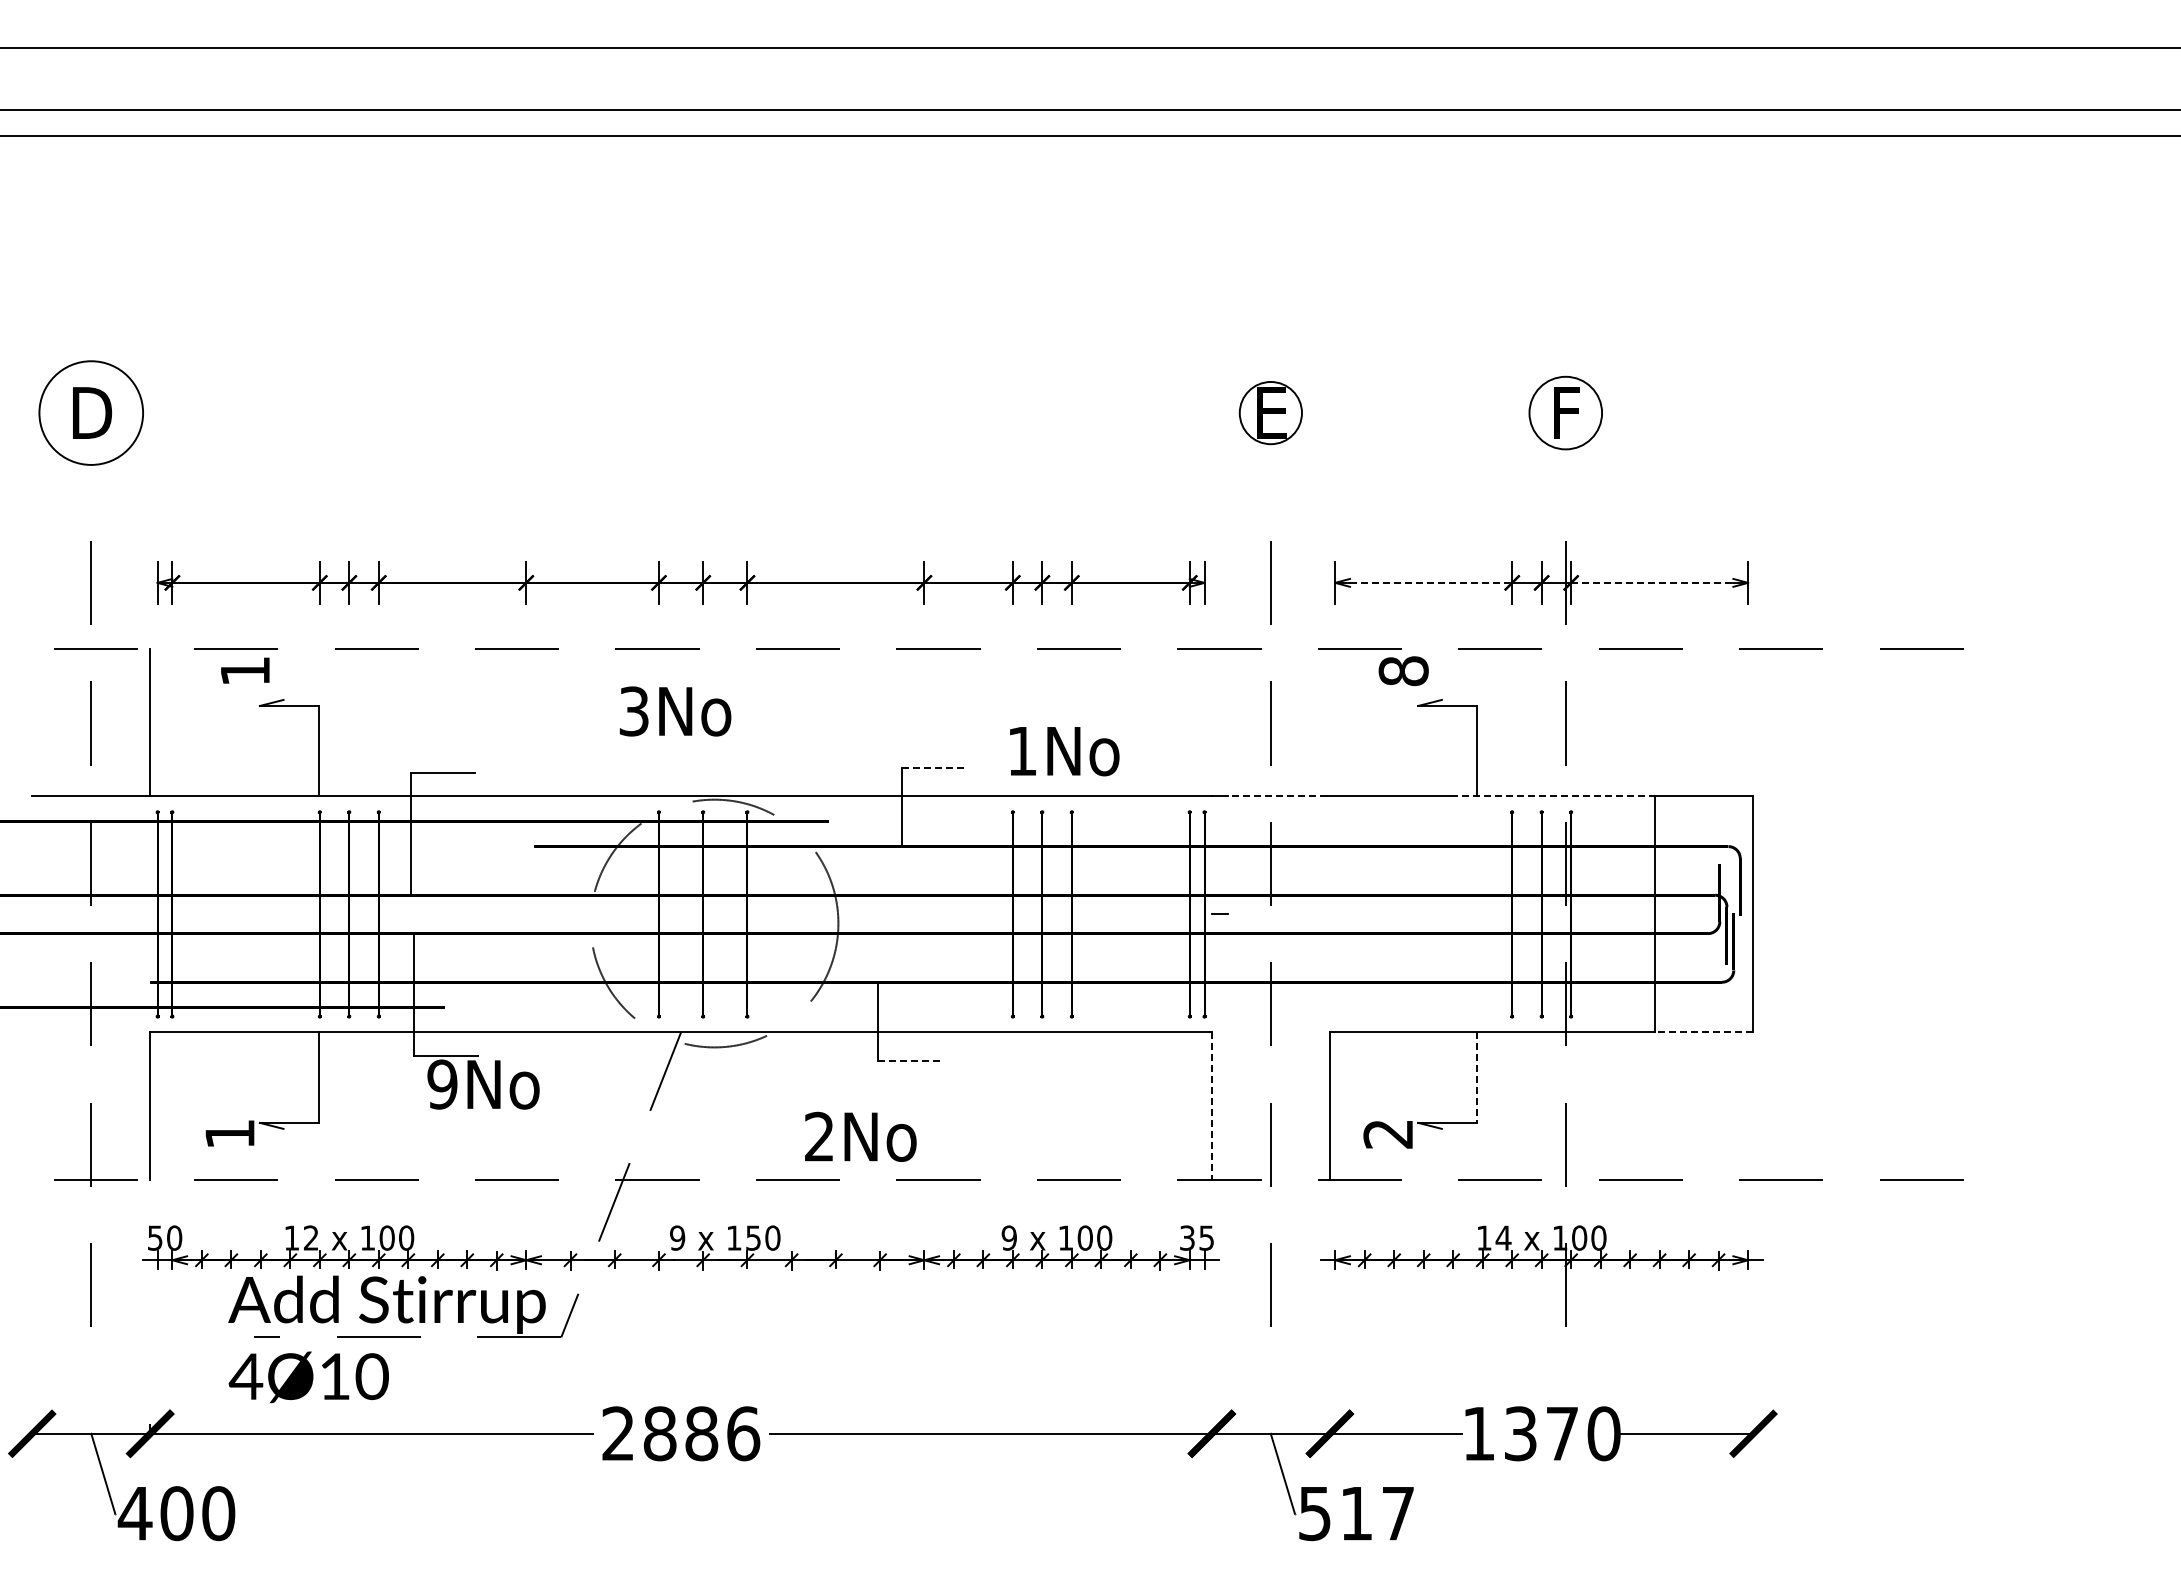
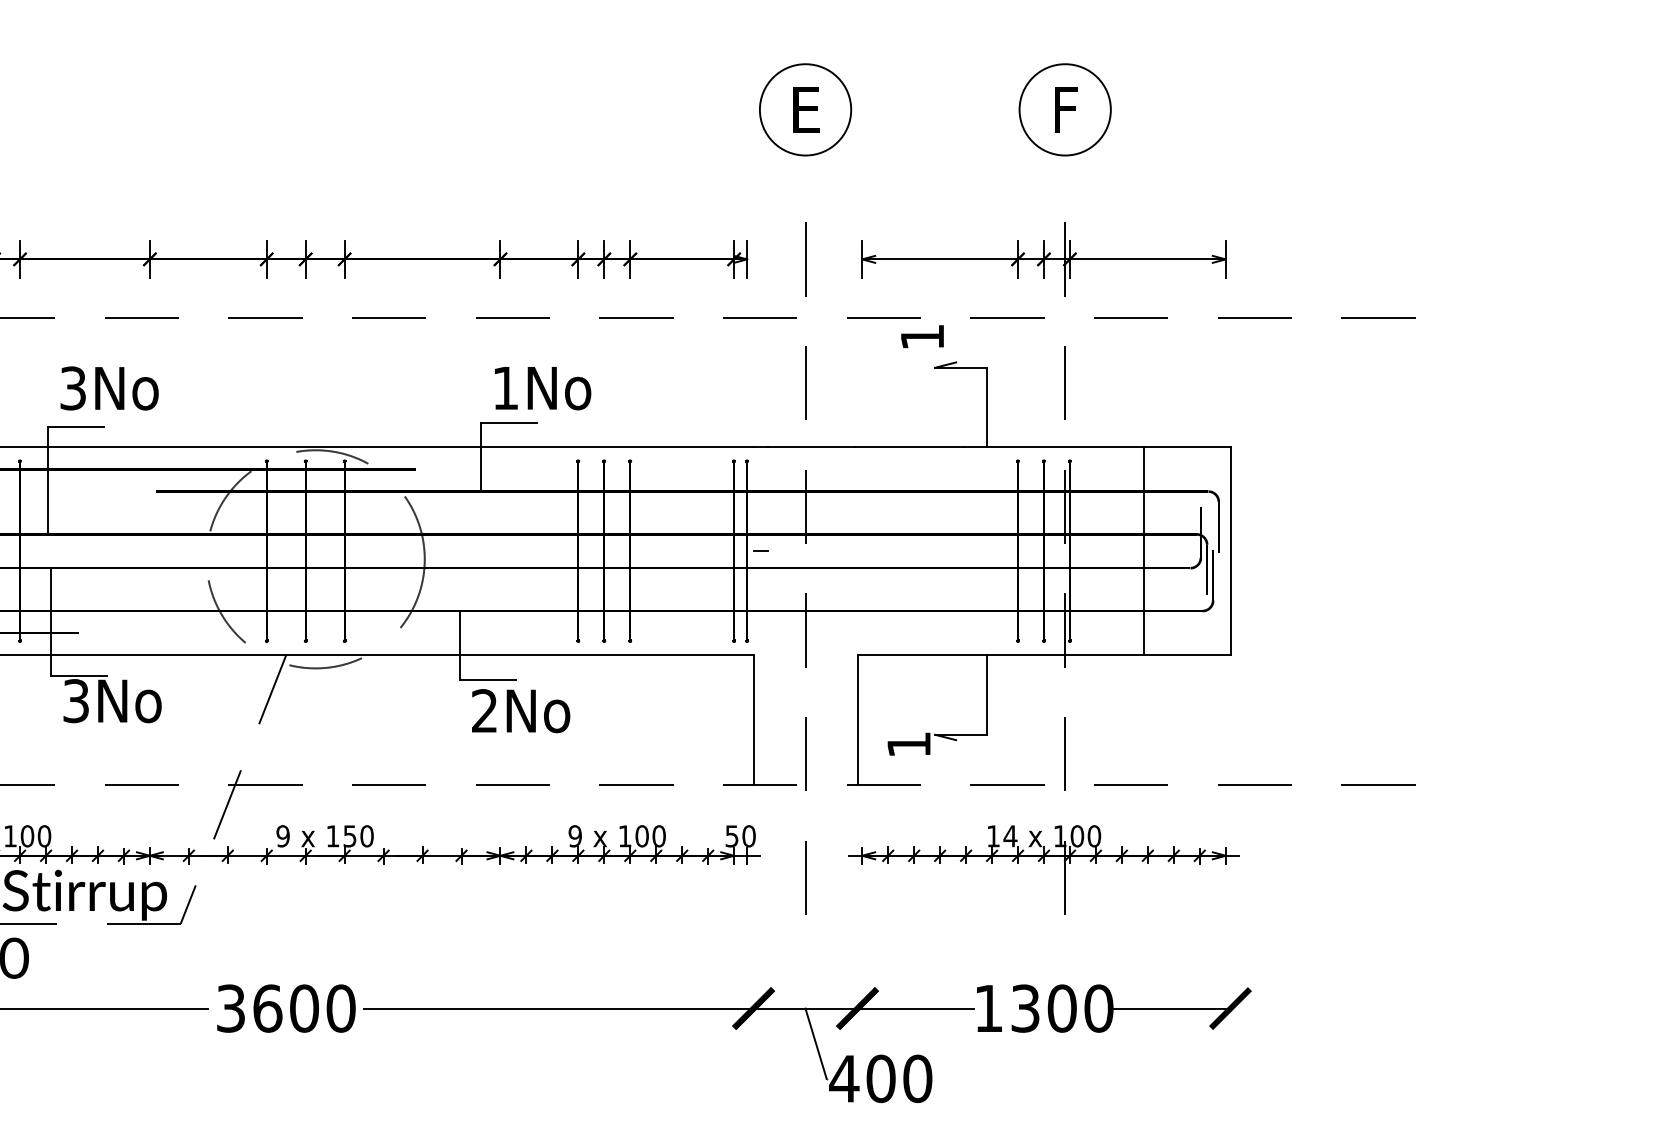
circle: (1270, 412) -> (805, 109), size x1.67
circle: (1565, 412) -> (1064, 109), size x1.43
line: (1431, 582) -> (946, 259), dashed -> solid
line: (1652, 582) -> (1141, 259), dashed -> solid
text: (1403, 671) -> (922, 337), 8 -> 1
text: (675, 711) -> (109, 388), moved
text: (1064, 751) -> (542, 388), moved
line: (933, 768) -> (508, 422), dashed -> solid
line: (1277, 796) -> (811, 447), dashed -> solid
line: (1553, 796) -> (1054, 447), dashed -> solid
line: (1703, 1032) -> (1186, 655), dashed -> solid
line: (910, 1060) -> (488, 679), dashed -> solid
line: (1477, 1078) -> (987, 695), dashed -> solid
text: (442, 1084) -> (76, 701), 9No -> 3No
line: (1211, 1106) -> (753, 720), dashed -> solid
text: (1387, 1134) -> (908, 745), 2 -> 1
text: (860, 1136) -> (520, 710), moved
text: (1197, 1237) -> (740, 835), 35 -> 50
text: (681, 1433) -> (286, 1008), 2886 -> 3600
text: (1562, 1433) -> (1062, 1008), 1370 -> 1300
text: (1355, 1513) -> (880, 1078), 517 -> 400

